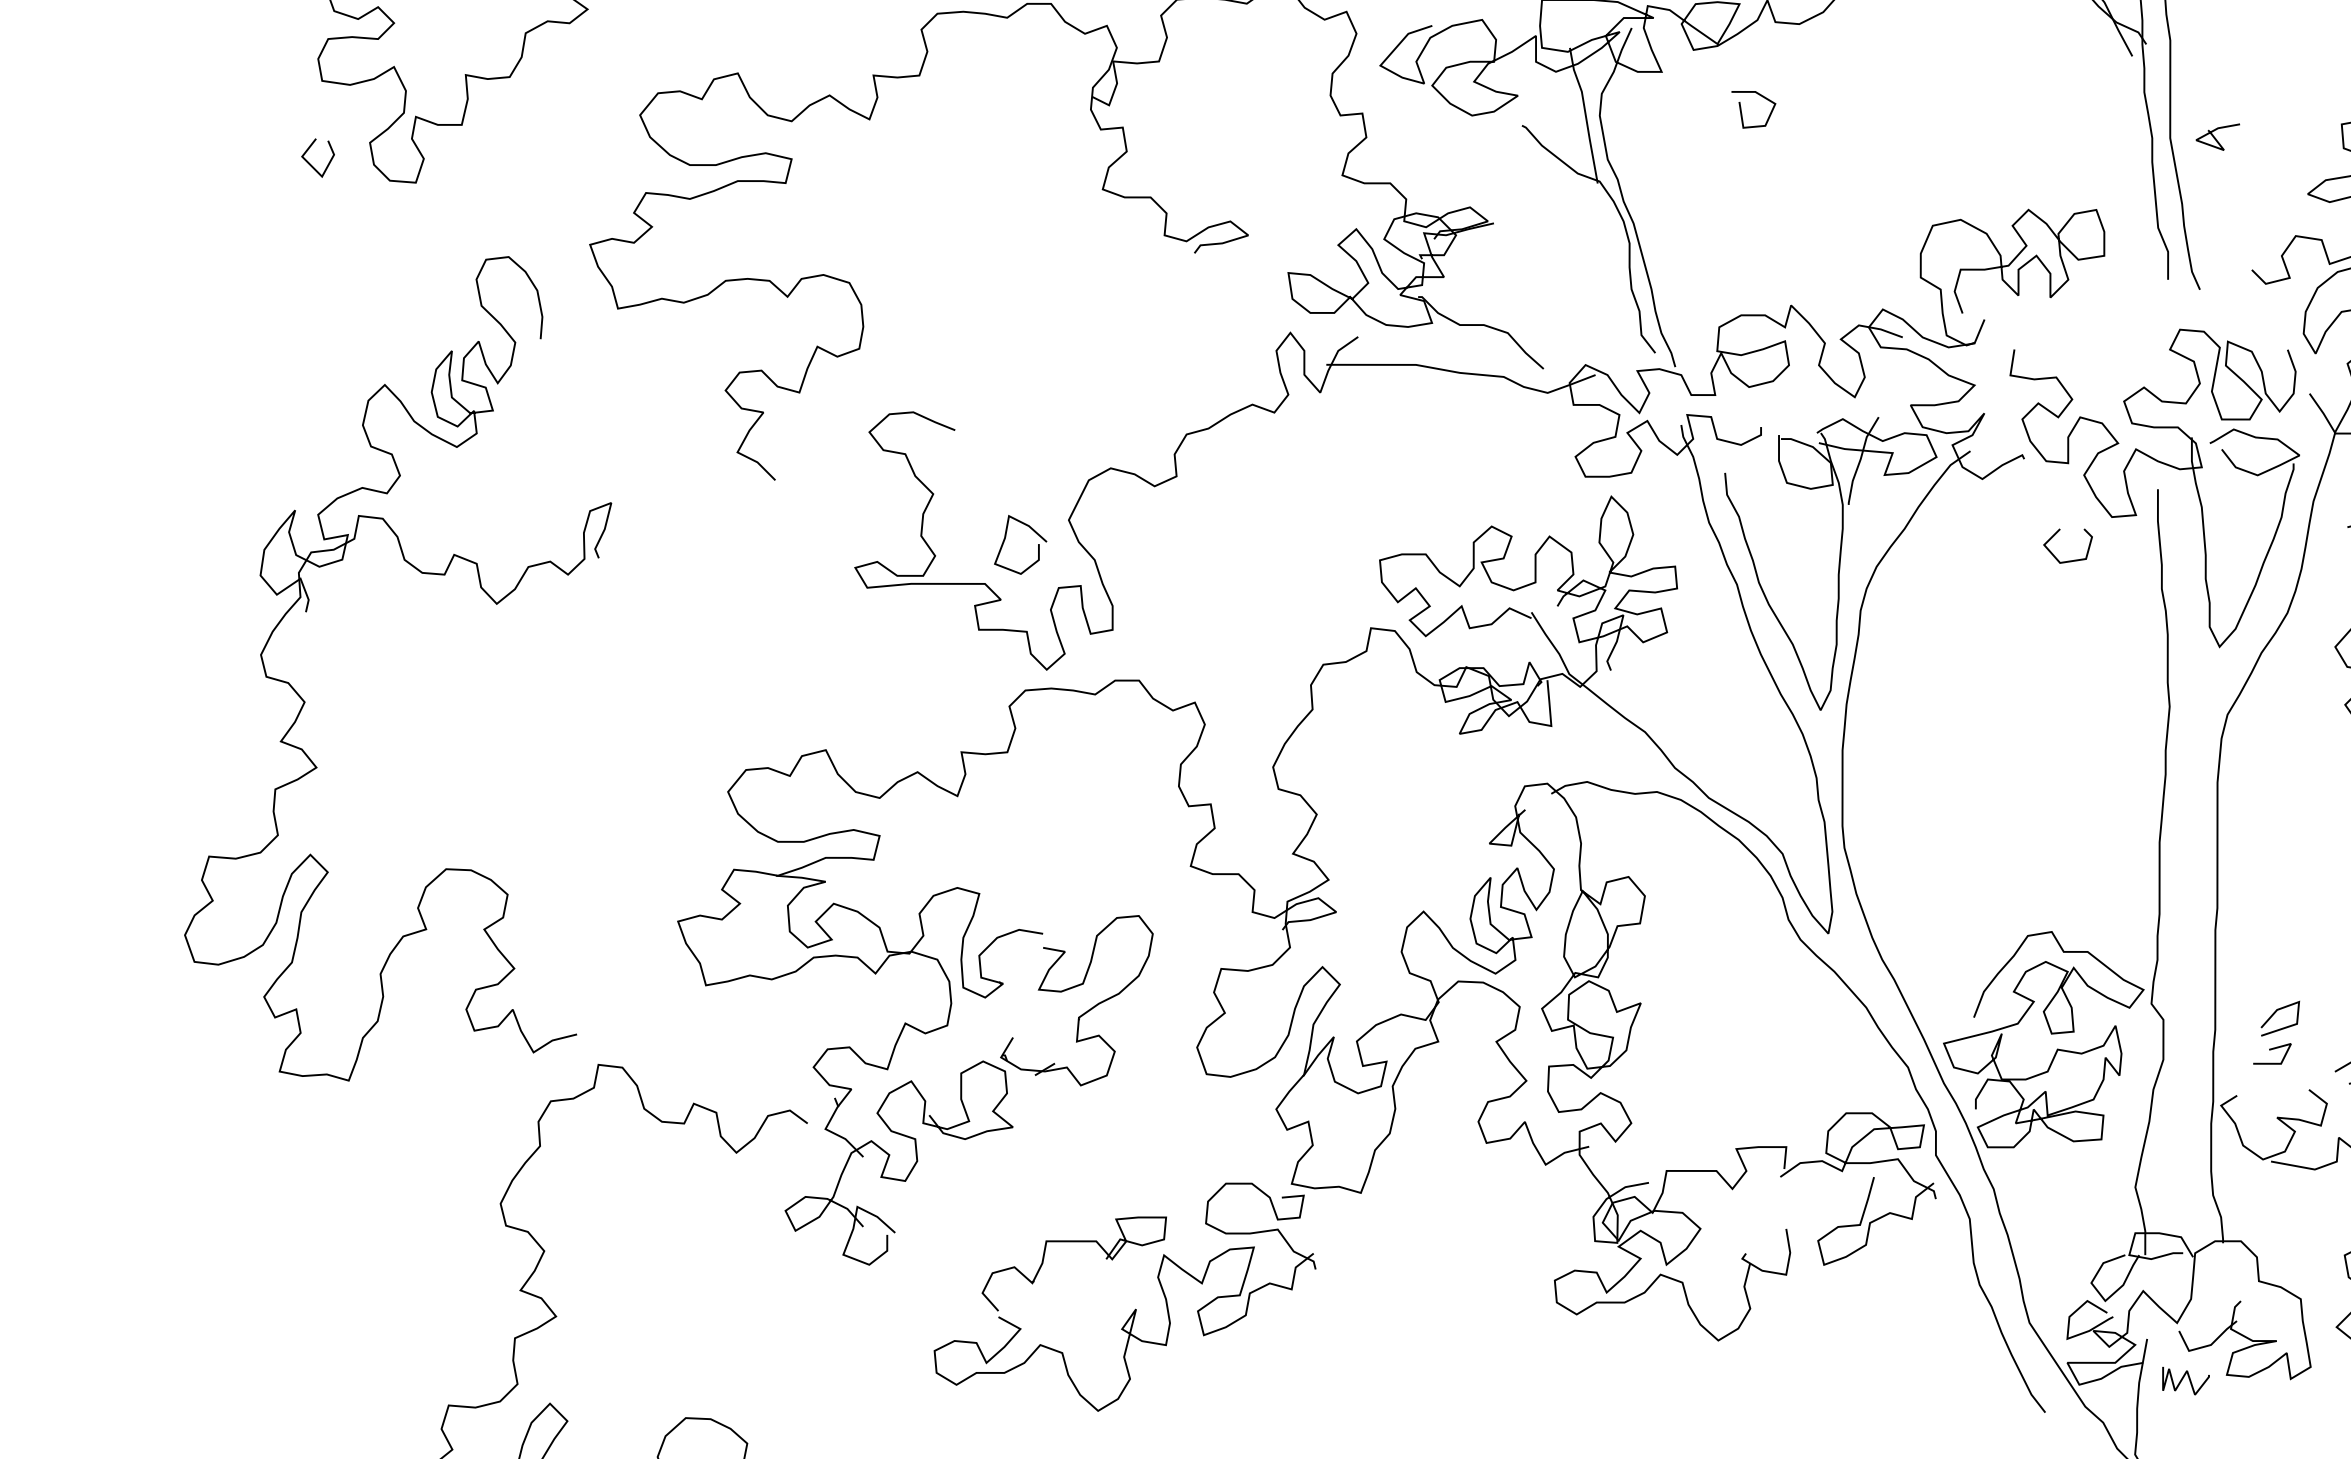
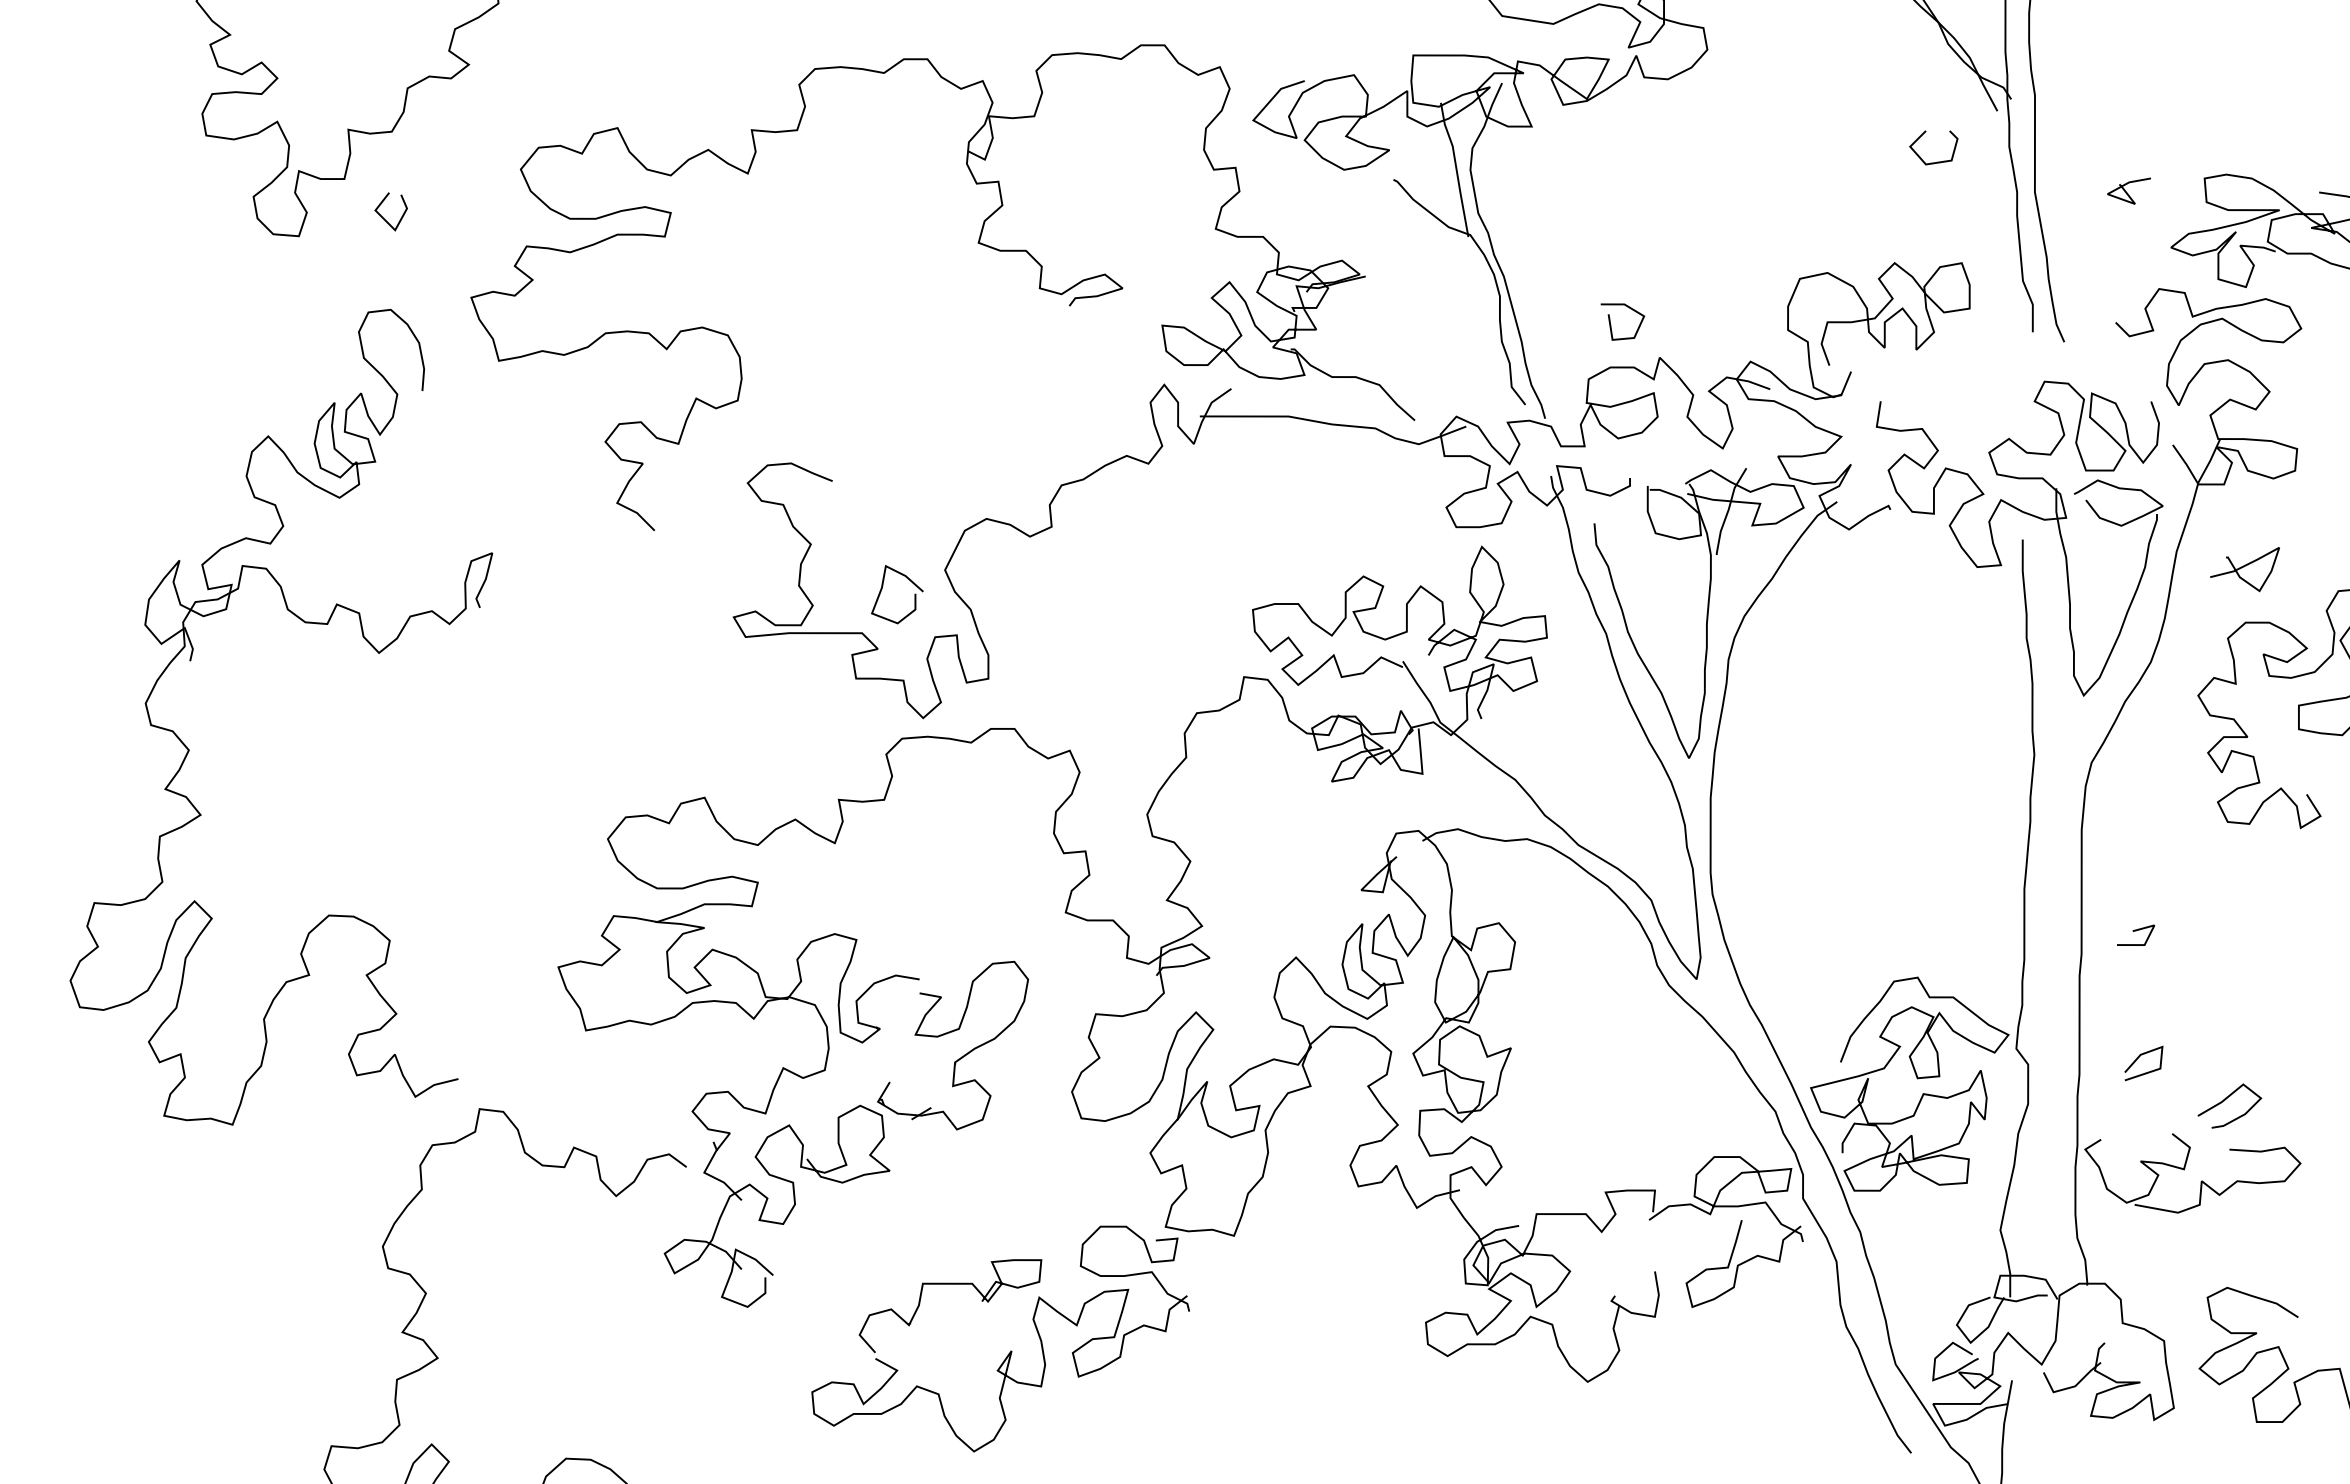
part: (1742, 112) -> (1611, 324), moved
part: (2217, 136) -> (2128, 190), moved
part: (310, 163) -> (383, 217), moved
part: (2071, 559) -> (1937, 161), moved
part: (2272, 1053) -> (2136, 934), moved
part: (2185, 1380) -> (2050, 1421), removed

